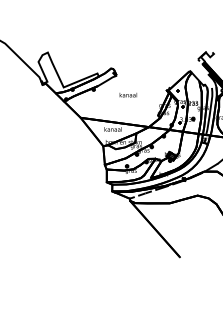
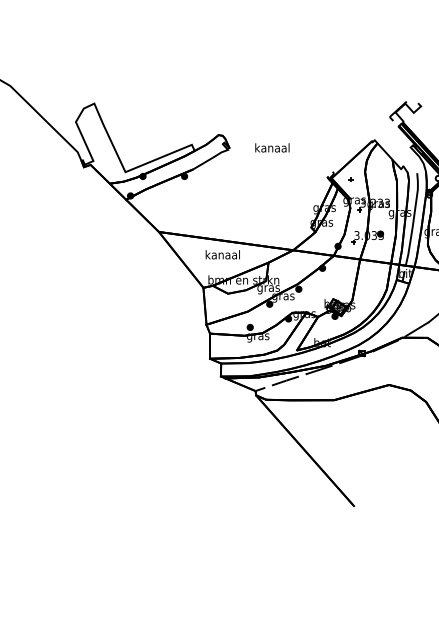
text: (128, 95) -> (272, 148), moved

